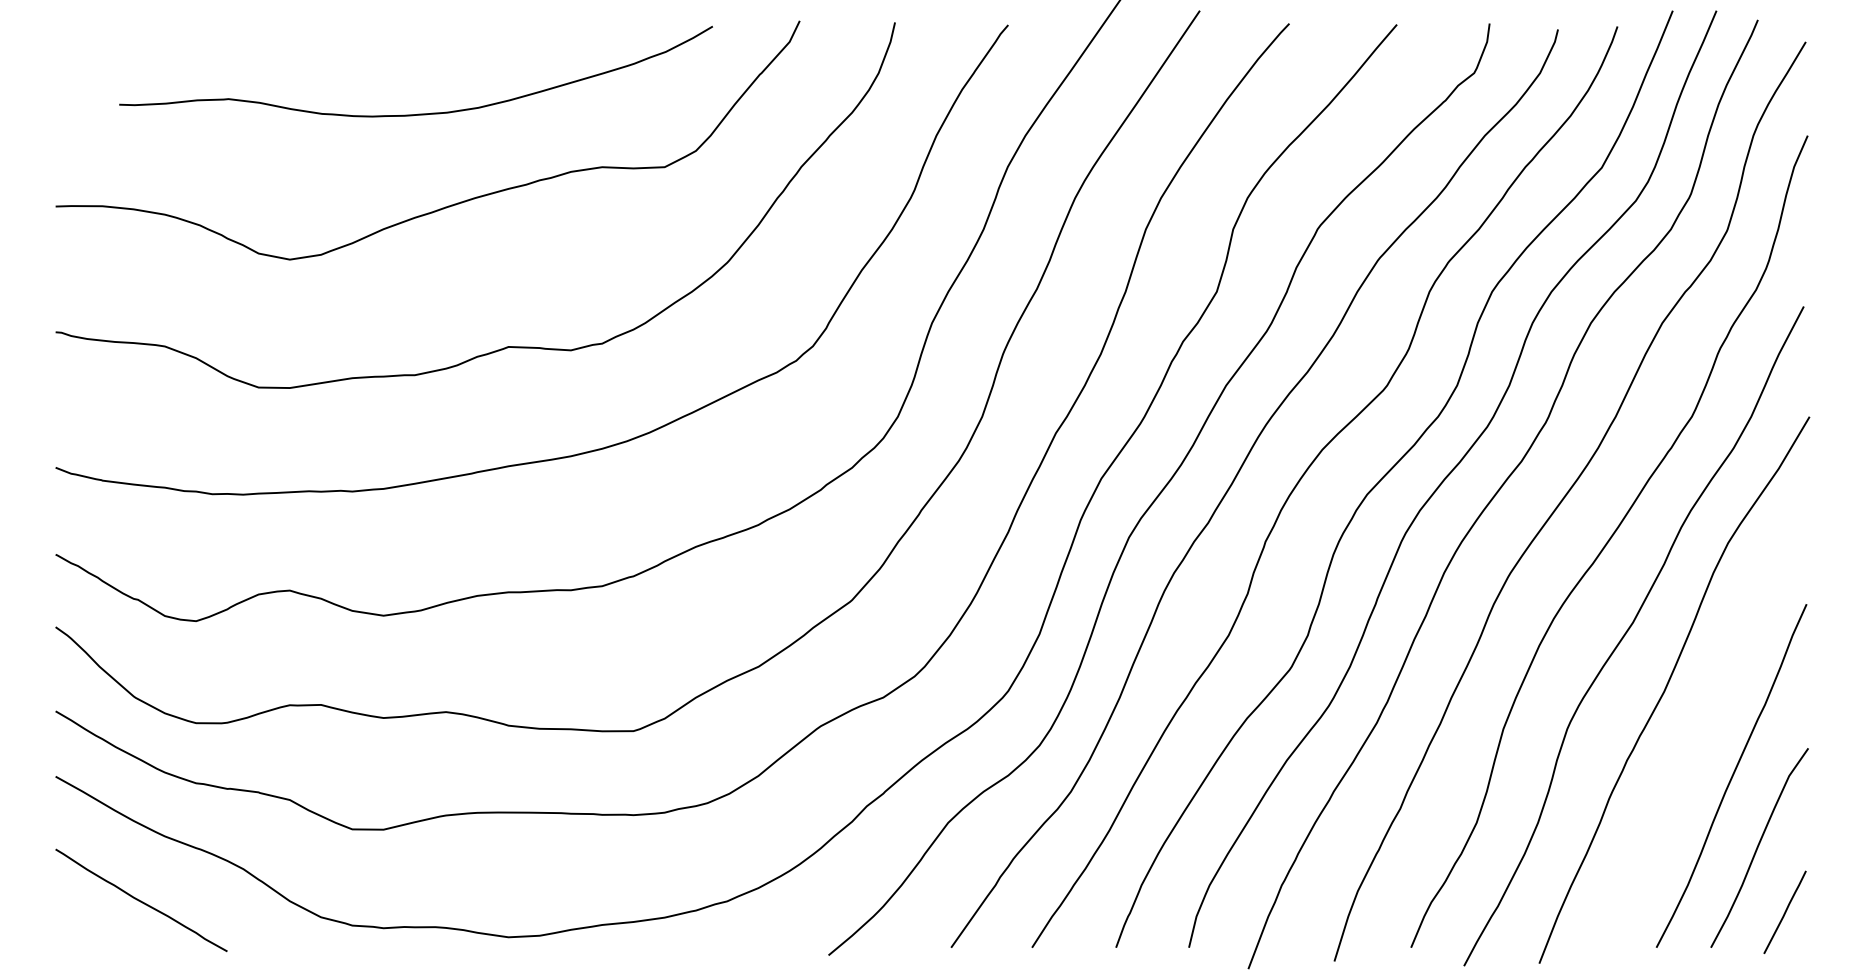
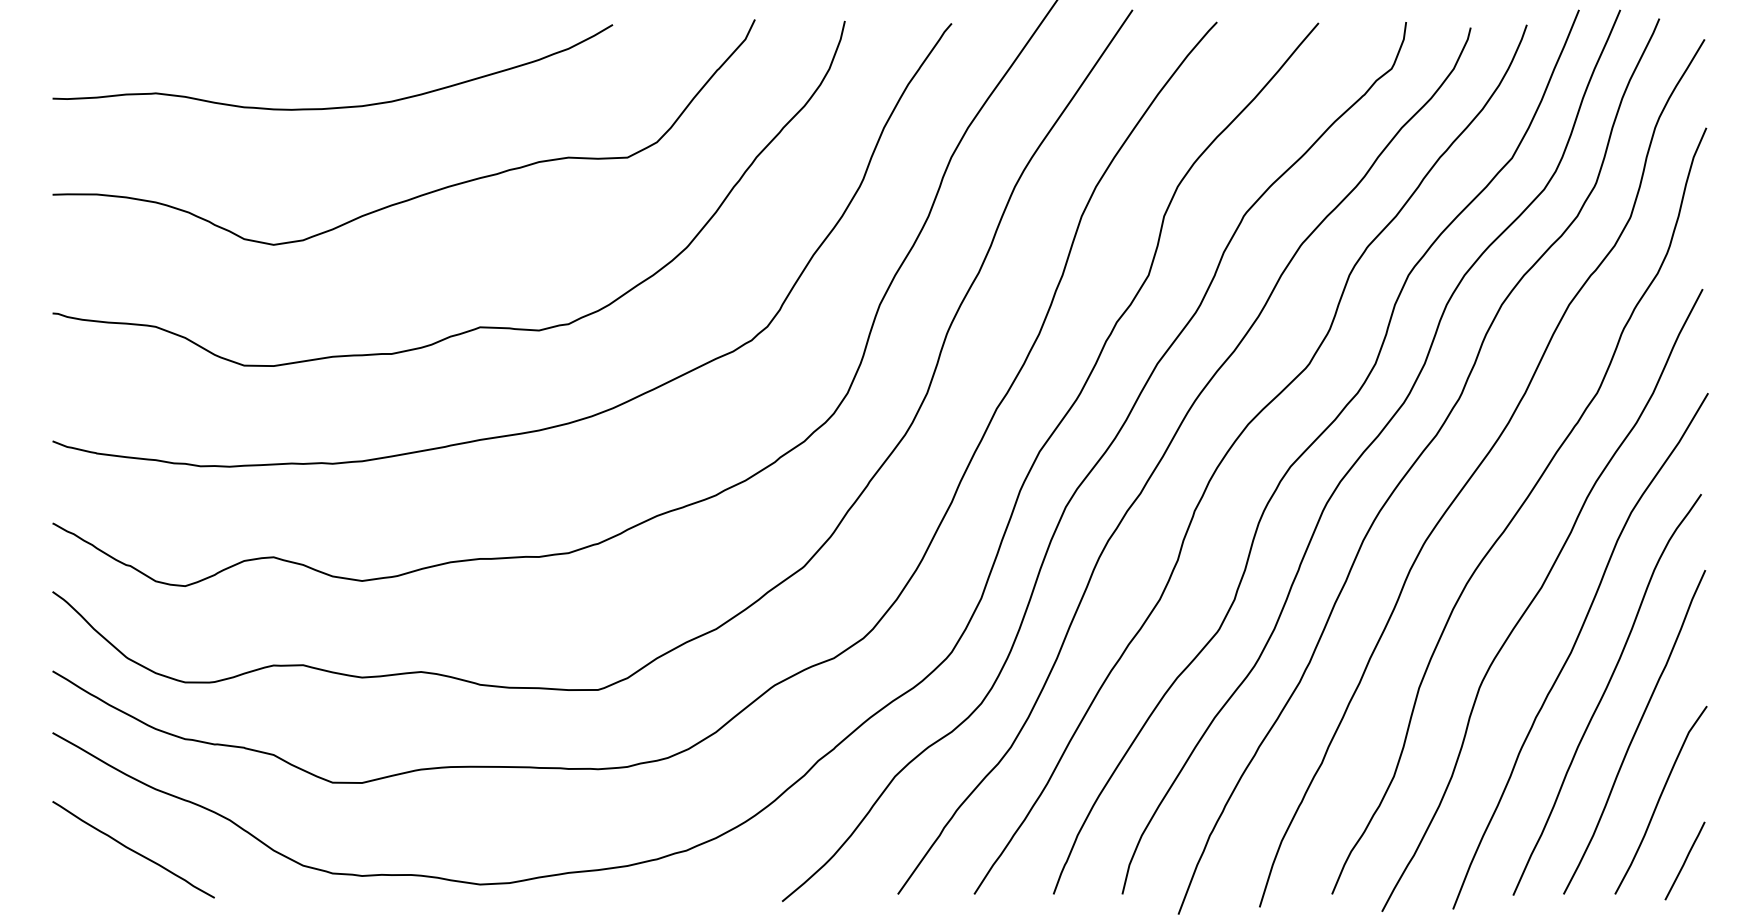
curve: (423, 113) -> (339, 106), moved
curve: (1699, 735) -> (1604, 694), added

